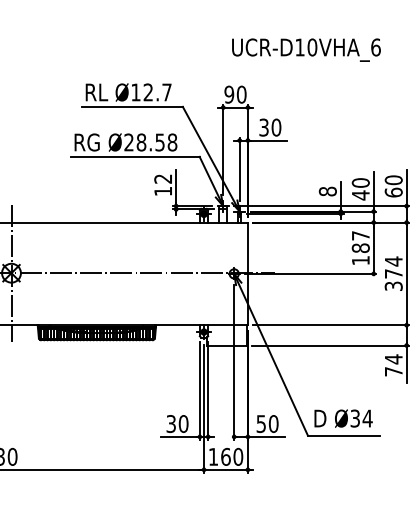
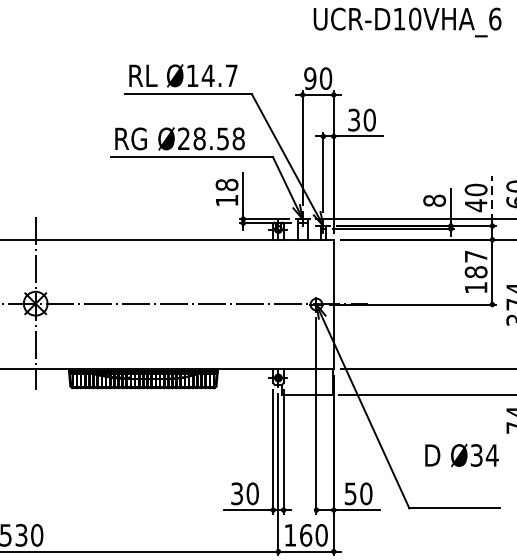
text: (148, 92) -> (208, 75), Ø12.7 -> Ø14.7
text: (163, 178) -> (227, 184), 12 -> 18
line: (373, 190) -> (492, 199), solid -> dashed
text: (343, 418) -> (461, 455), moved

